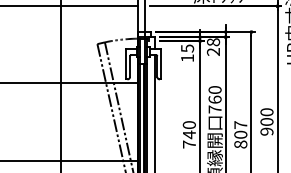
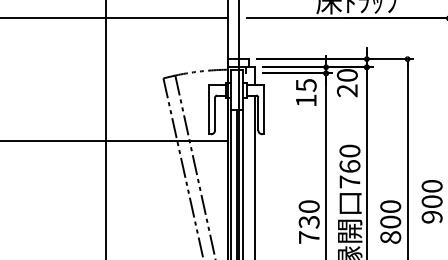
text: (213, 42) -> (347, 75), 28 -> 20
text: (240, 124) -> (390, 205), 807 -> 800
text: (188, 134) -> (307, 221), 740 -> 730

